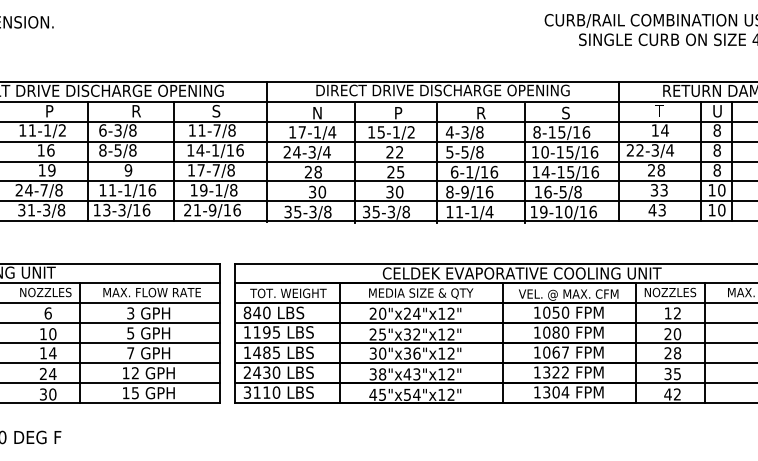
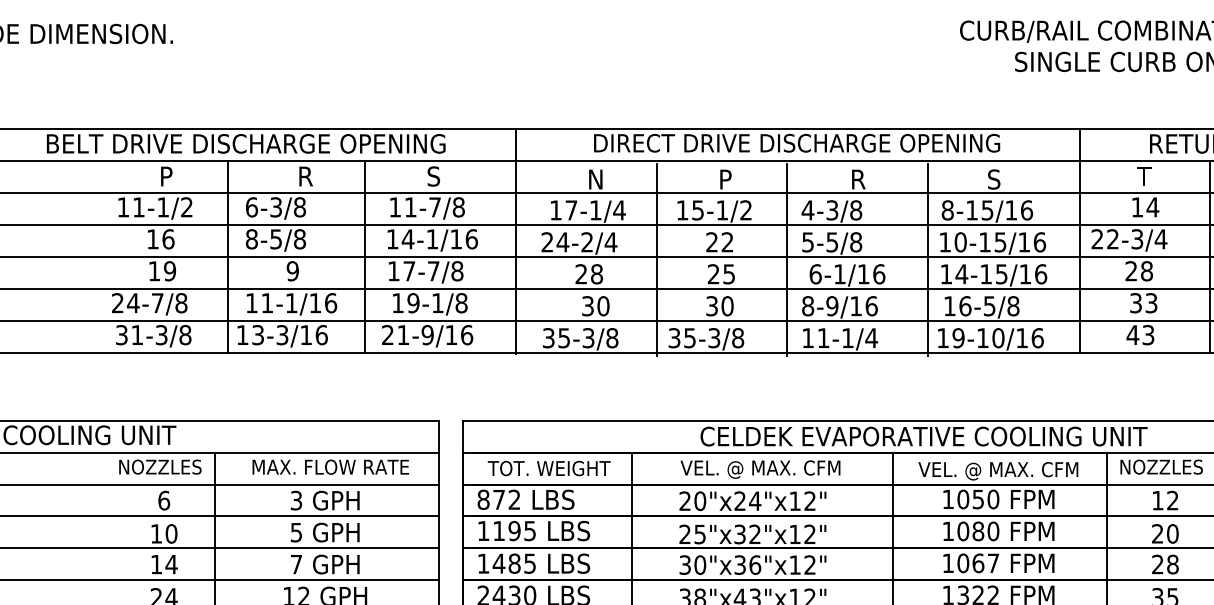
text: (311, 152) -> (586, 242), 24-3/4 -> 24-2/4
text: (421, 293) -> (762, 468), MEDIA SIZE & QTY -> VEL. @ MAX. CFM
text: (261, 312) -> (506, 499), 840 -> 872

